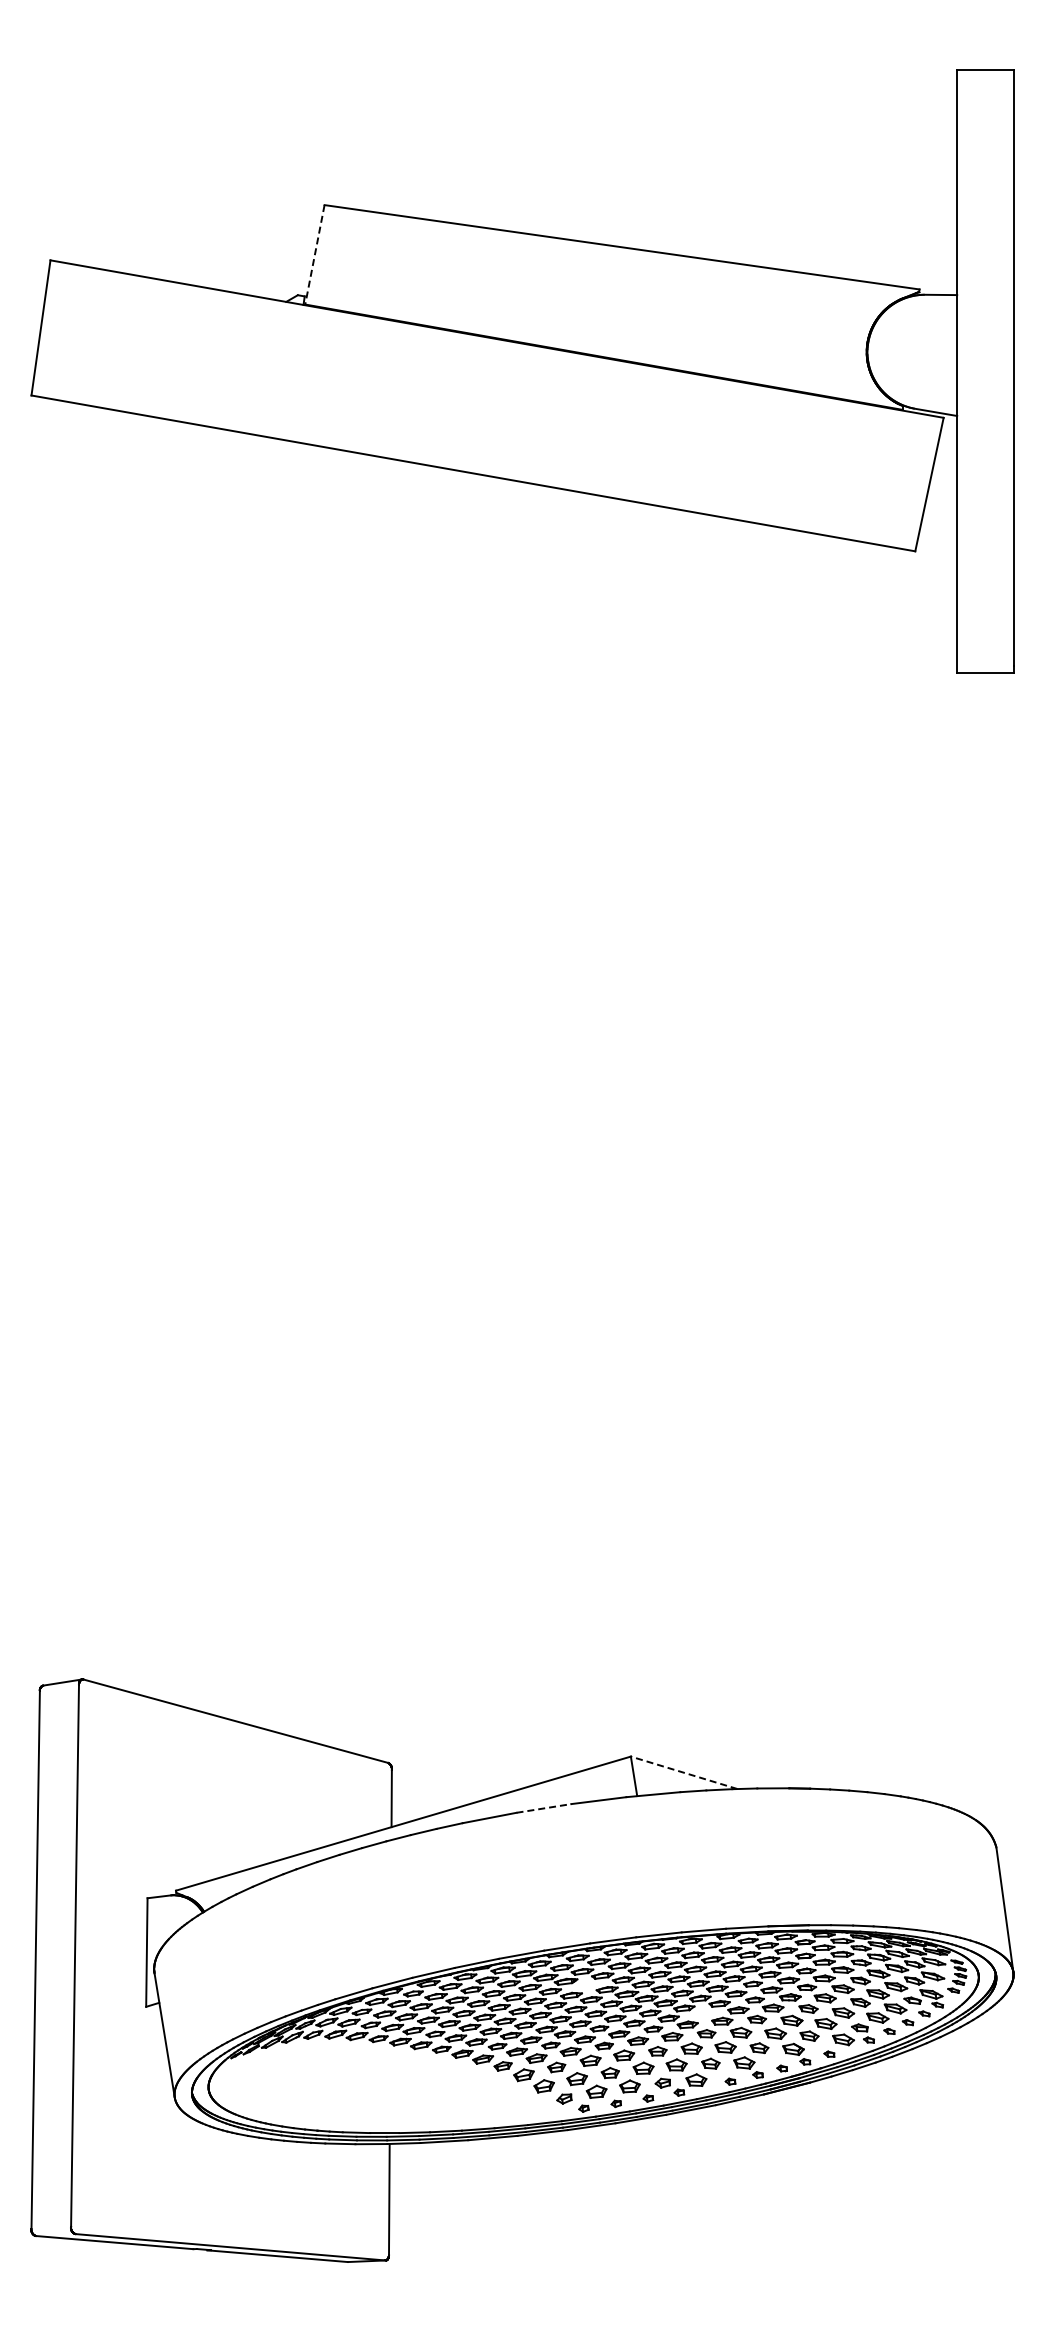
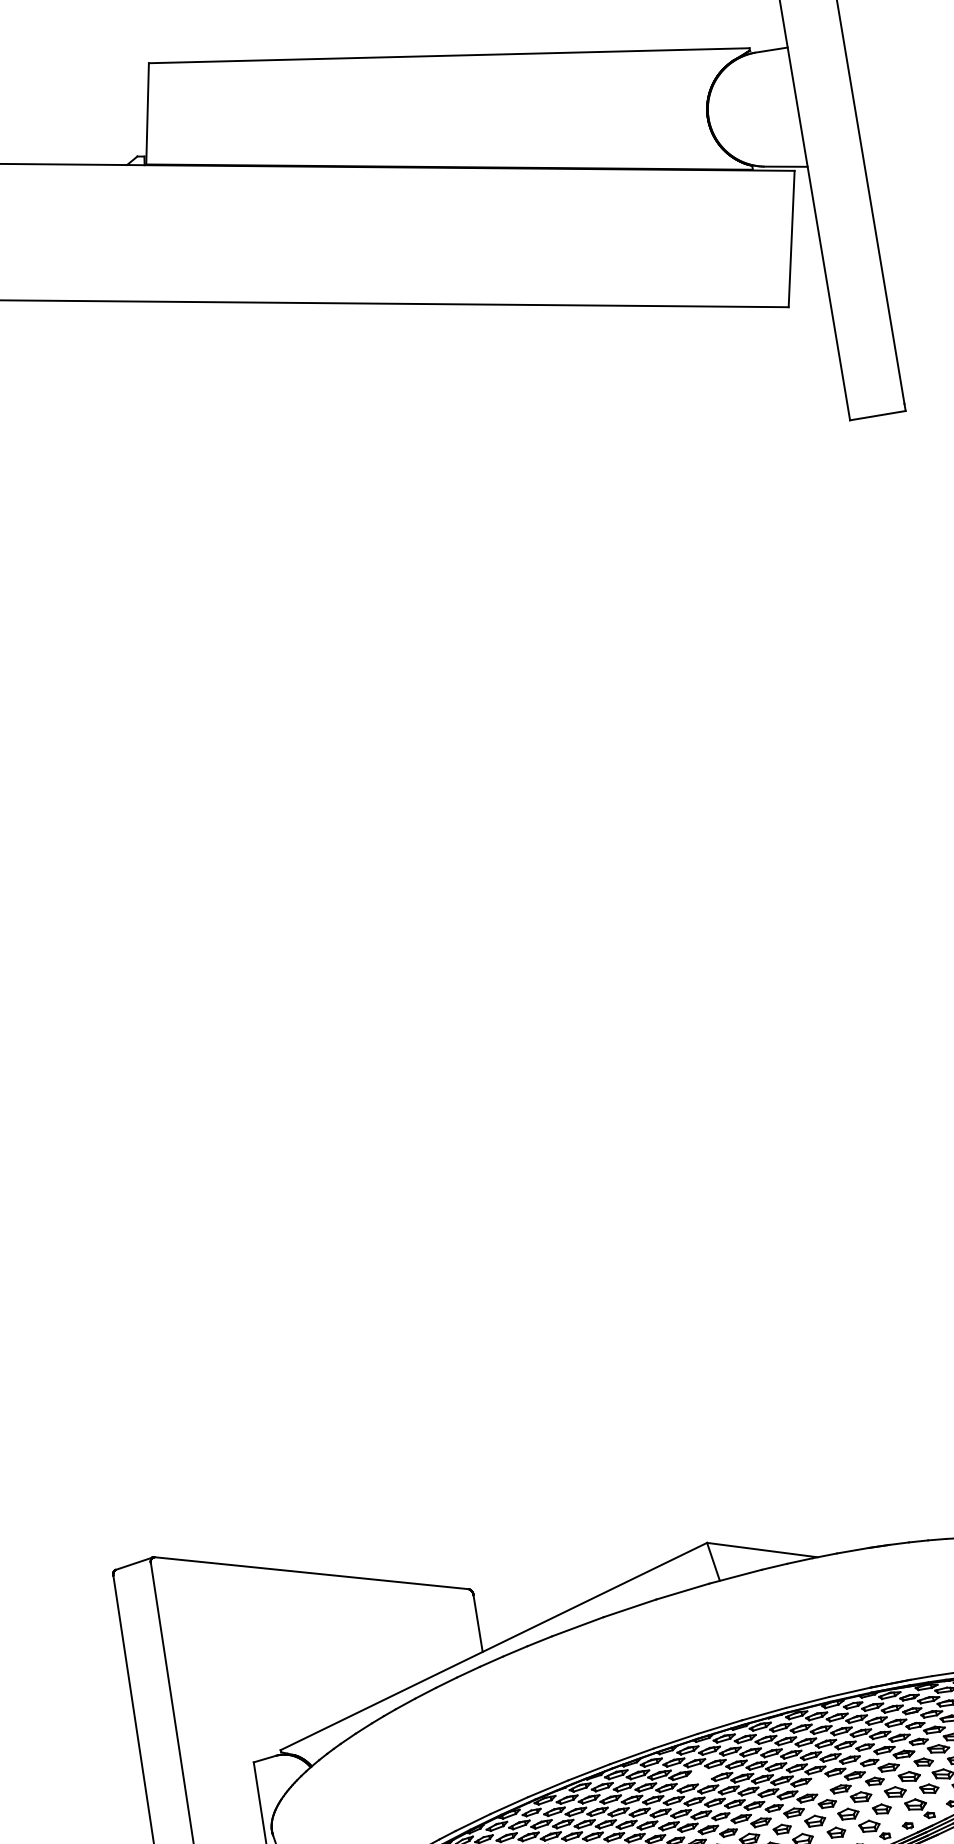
line: (314, 254) -> (147, 113), dashed -> solid
line: (684, 1772) -> (762, 1549), dashed -> solid
line: (543, 1808) -> (629, 1608), dashed -> solid

